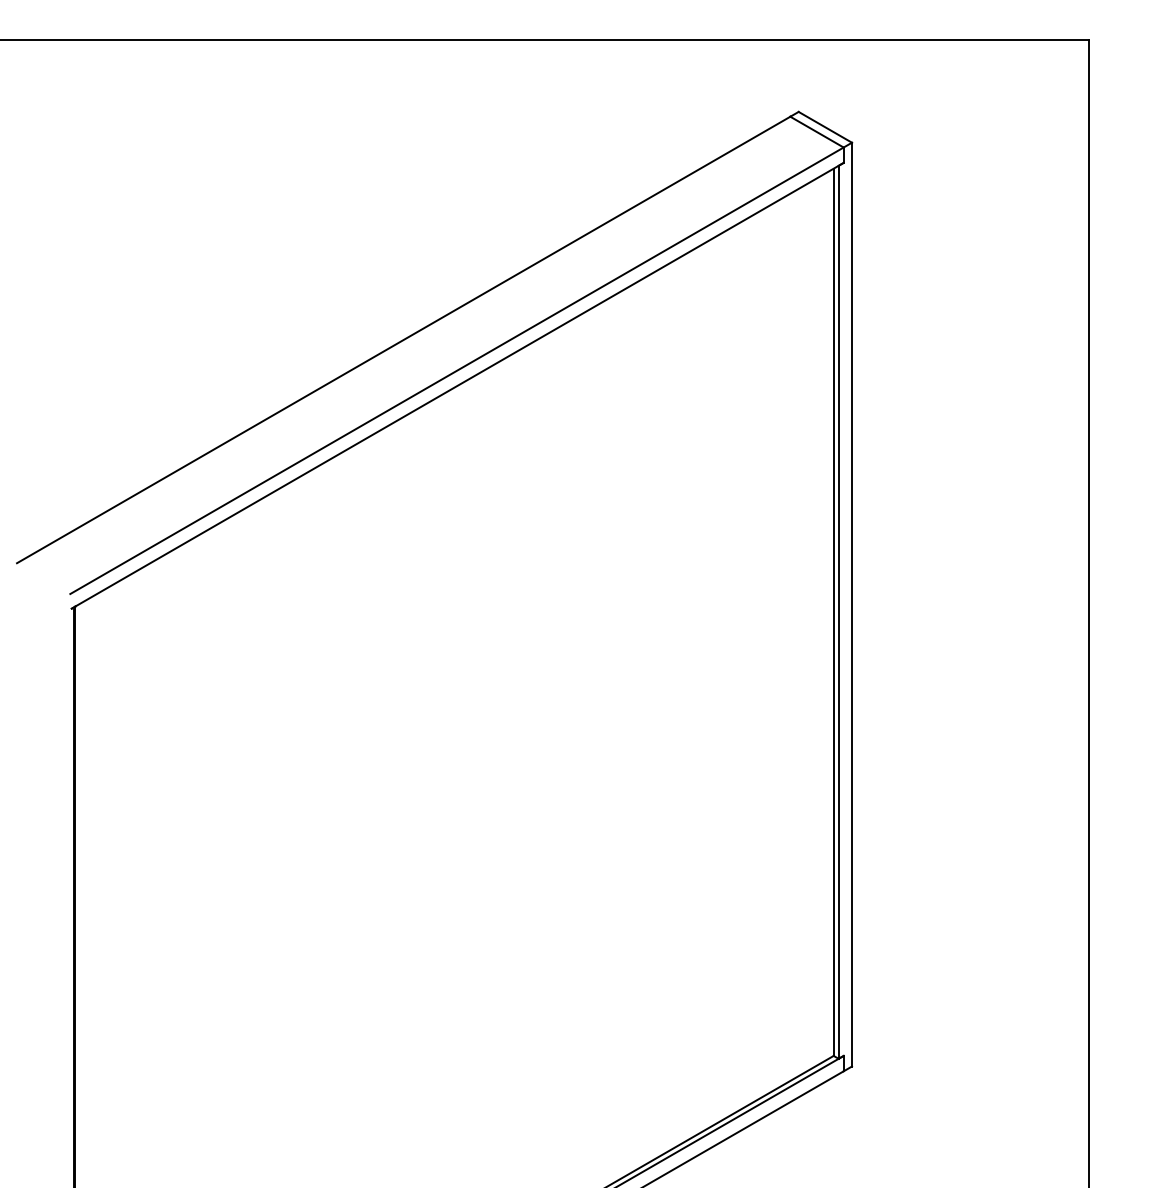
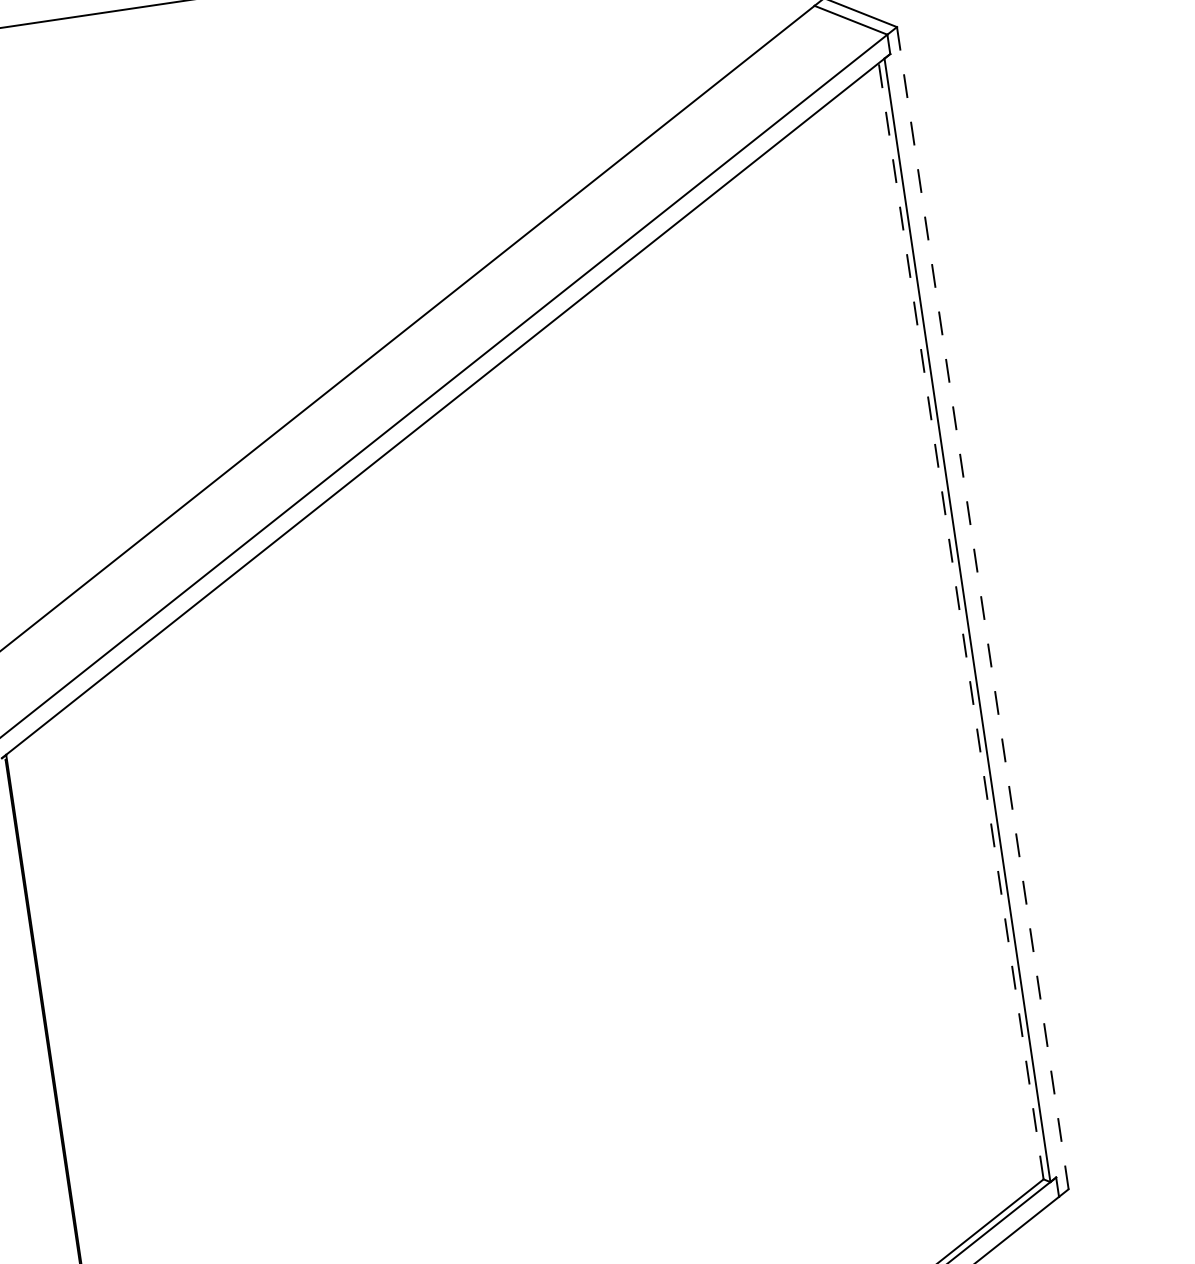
line: (852, 604) -> (983, 607), solid -> dashed
line: (833, 612) -> (960, 621), solid -> dashed

